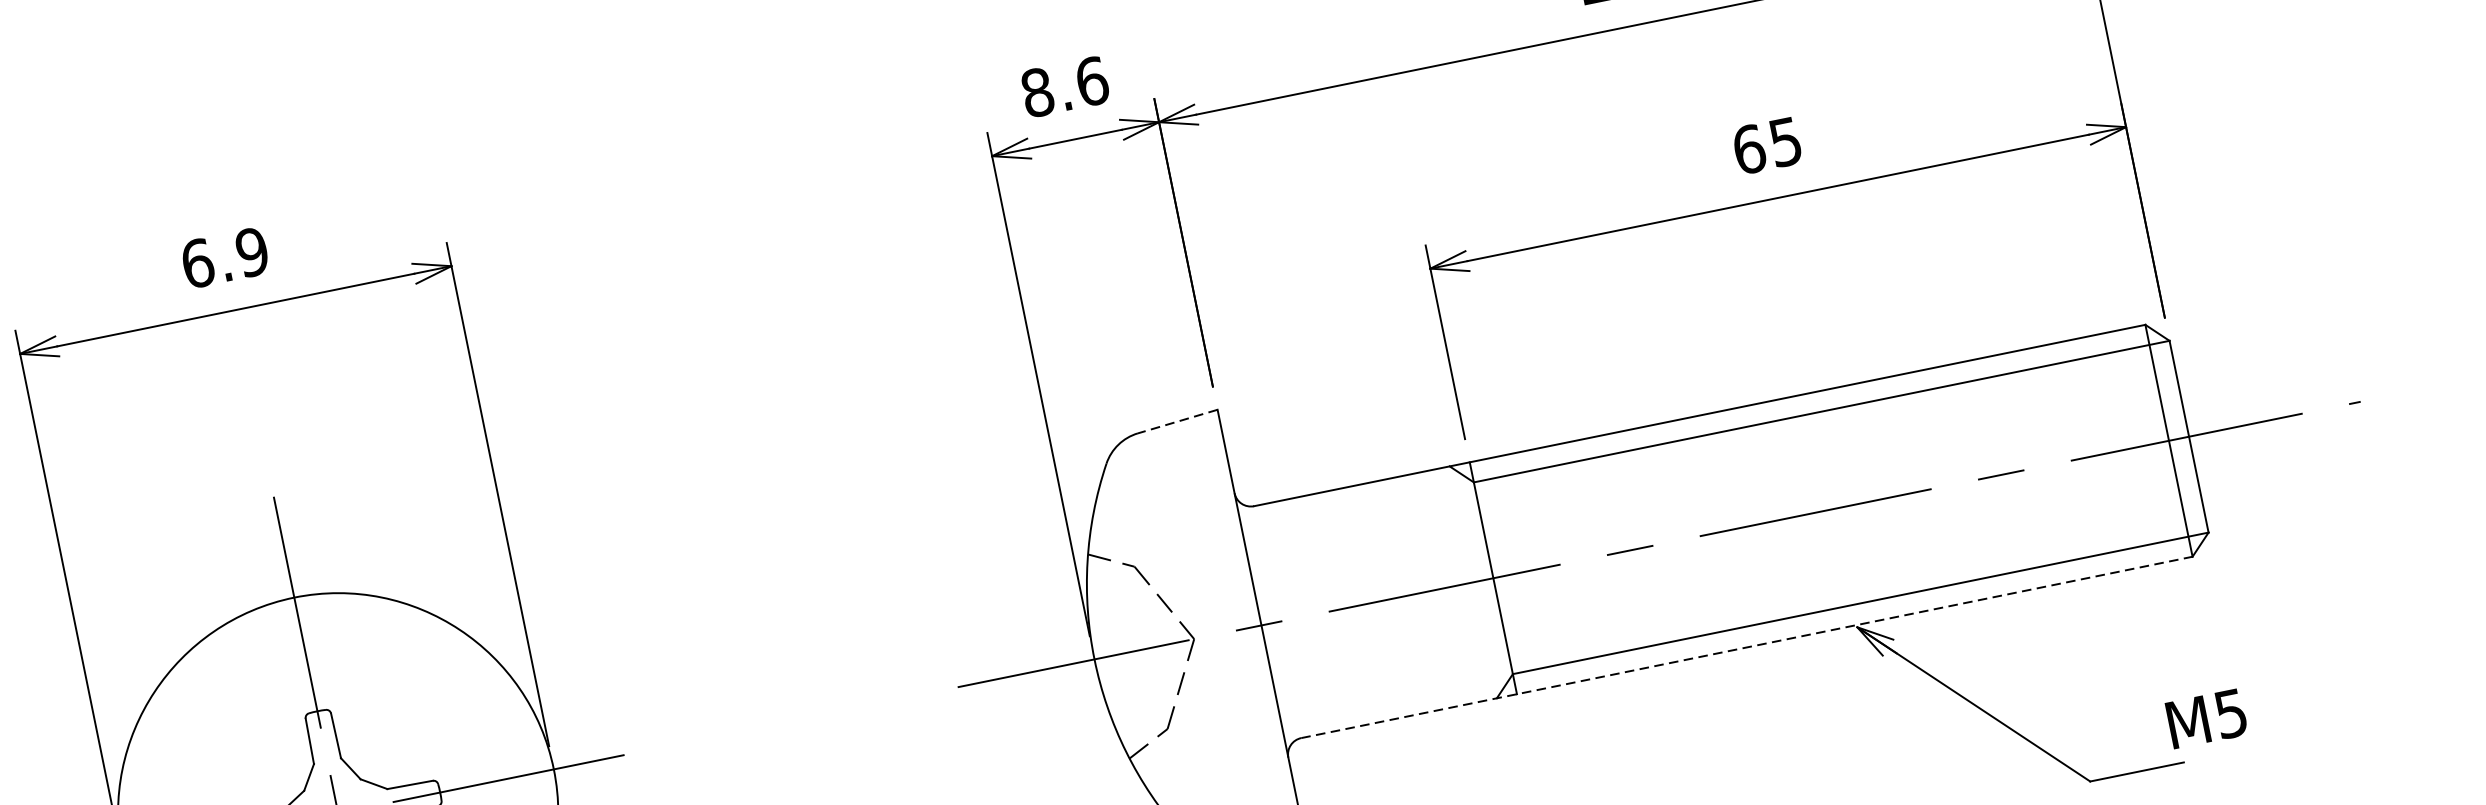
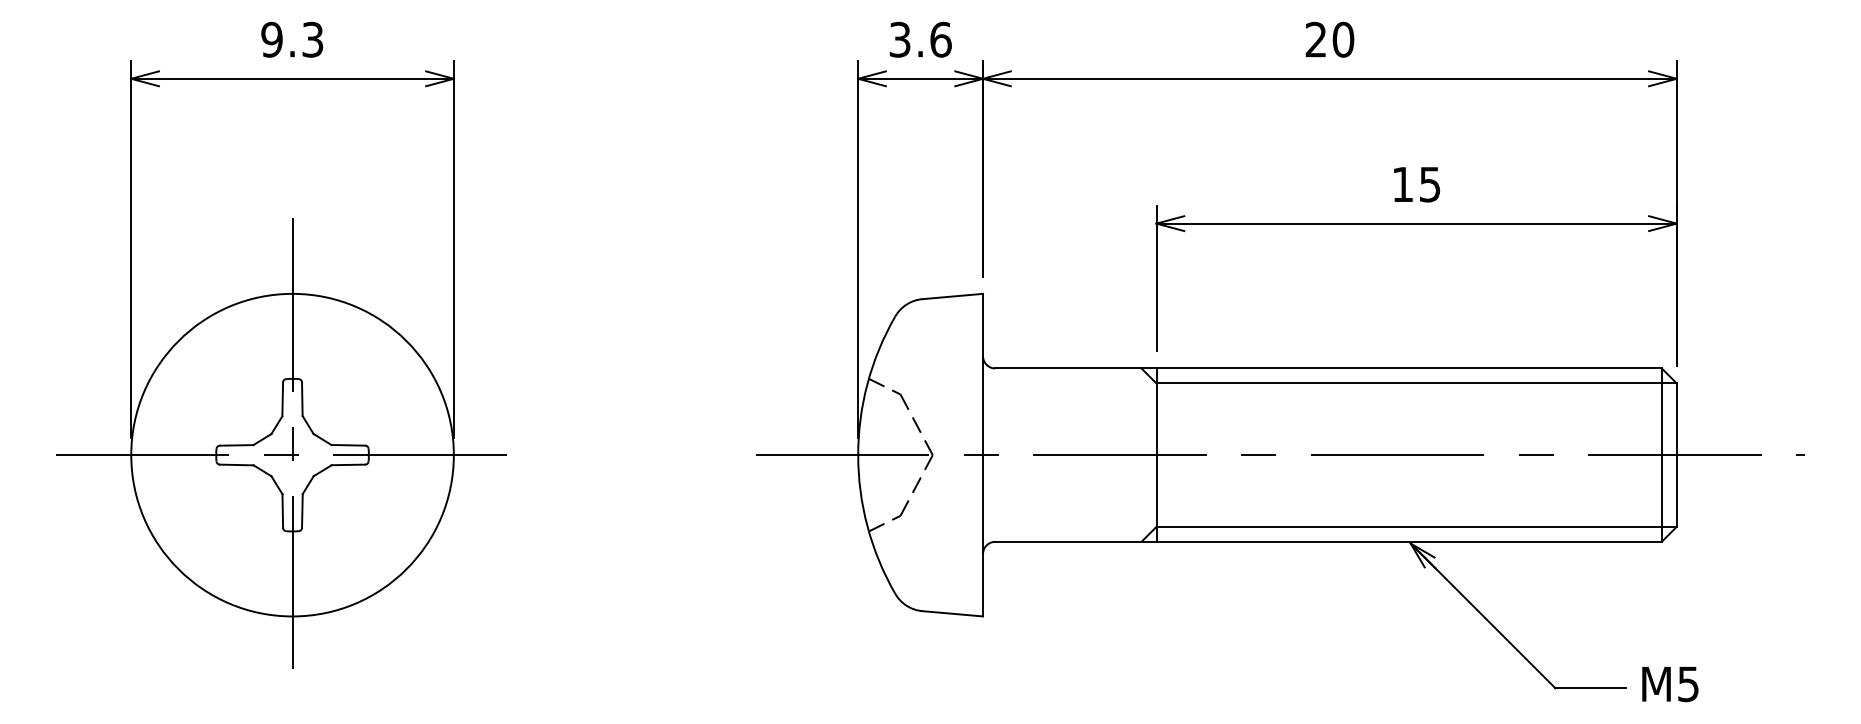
text: (1036, 92) -> (899, 39), 8.6 -> 3.6
text: (1748, 149) -> (1402, 184), 65 -> 15
text: (225, 257) -> (292, 39), 6.9 -> 9.3
line: (1177, 421) -> (952, 296), dashed -> solid
line: (1746, 646) -> (1328, 541), dashed -> solid
text: (2207, 718) -> (1670, 684), moved

